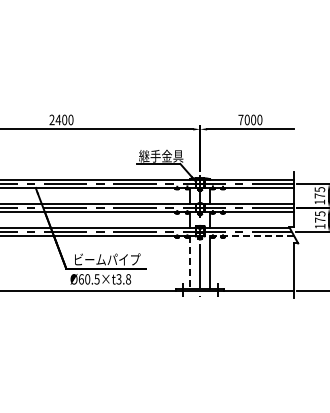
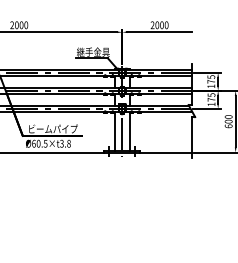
text: (58, 119) -> (16, 24), 2400 -> 2000
text: (240, 119) -> (152, 24), 7000 -> 2000
line: (249, 236) -> (158, 111), dashed -> solid
line: (190, 263) -> (115, 131), dashed -> solid

